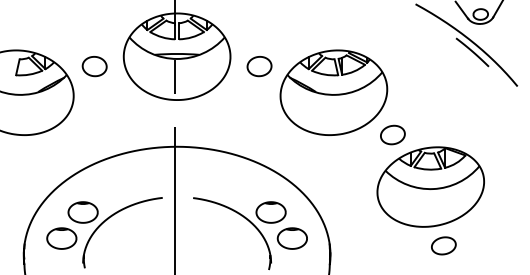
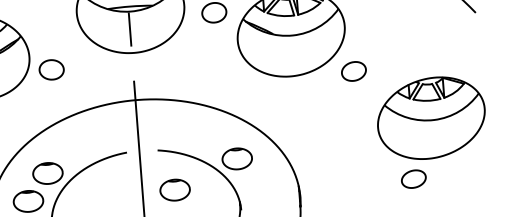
part: (94, 66) -> (51, 69), moved
part: (430, 186) -> (431, 117), moved
part: (291, 238) -> (174, 190), moved

